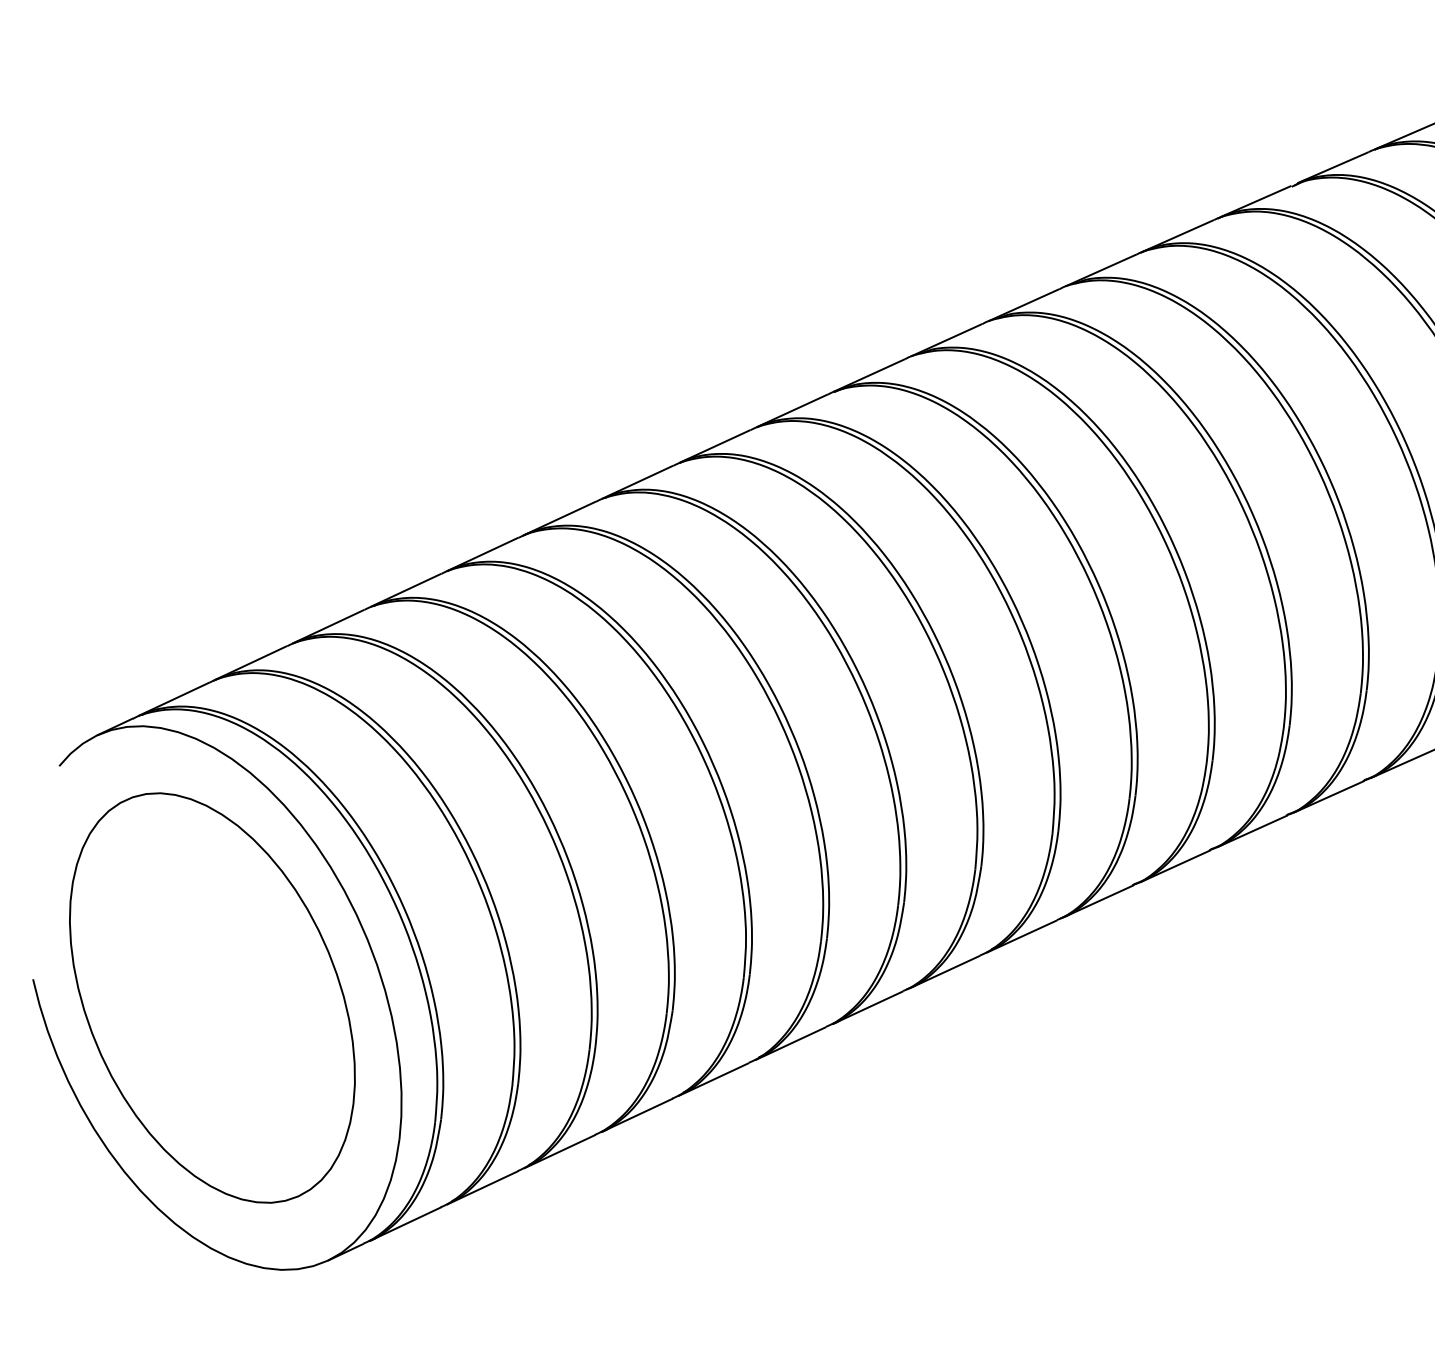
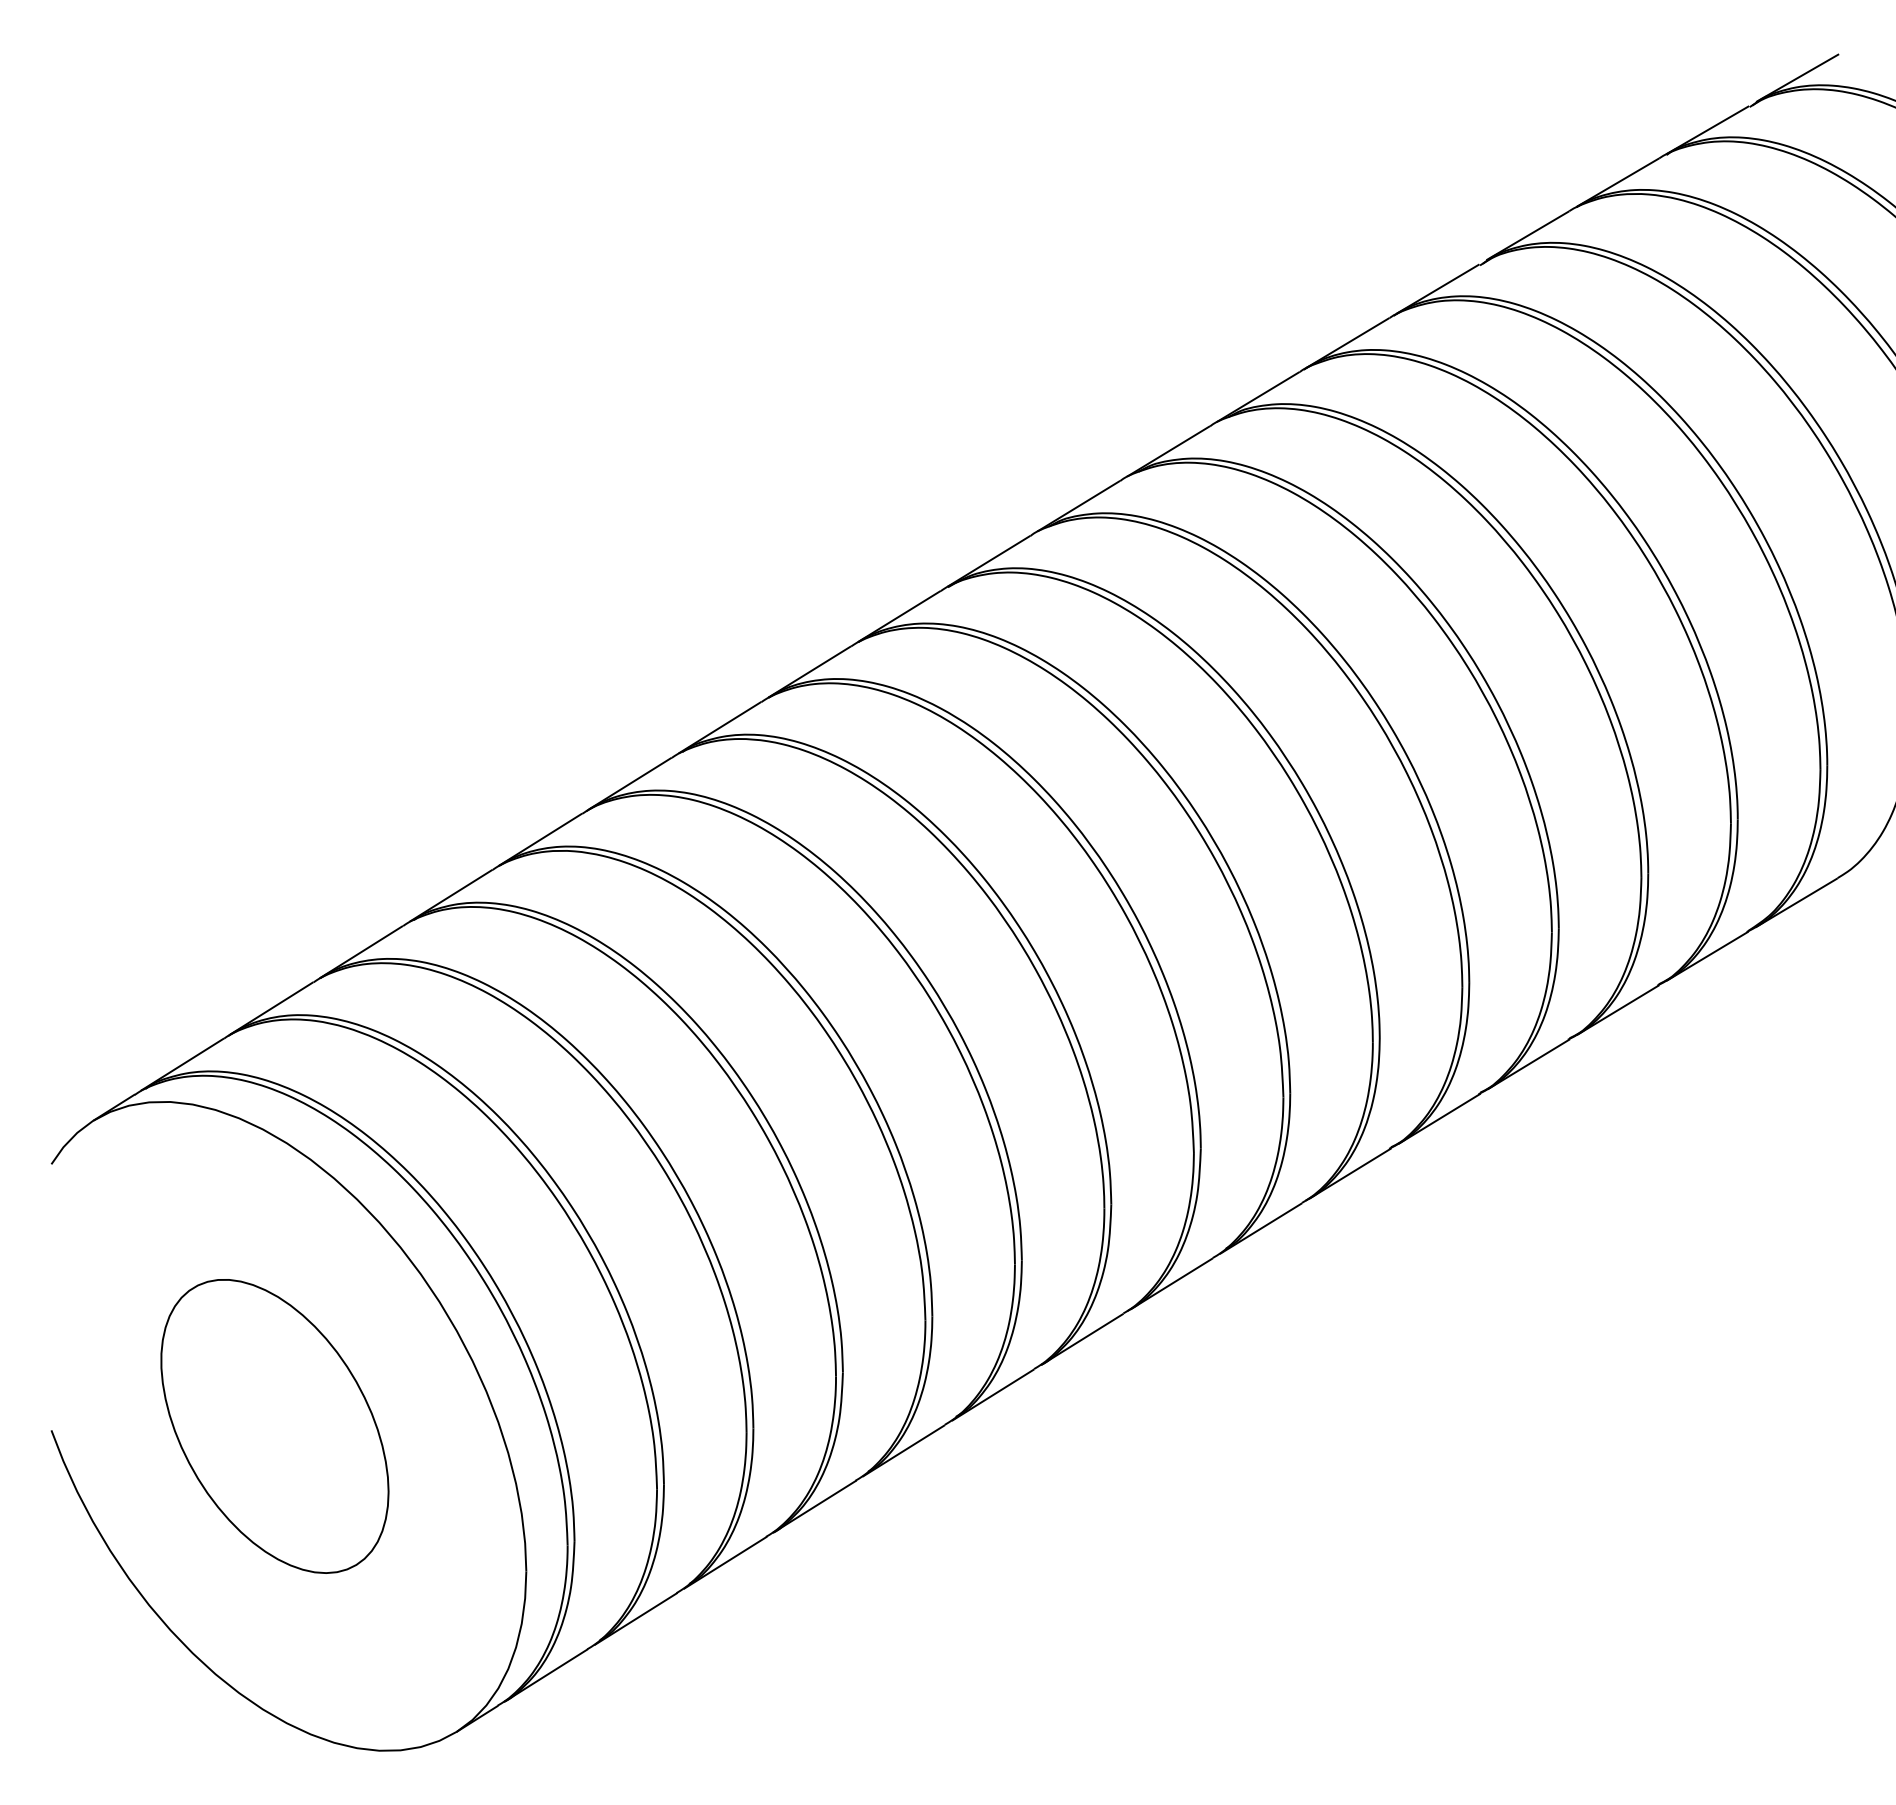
part: (212, 998) -> (274, 1426), size x0.6

